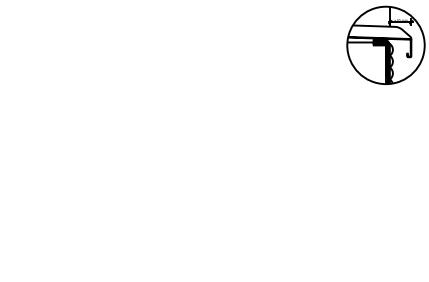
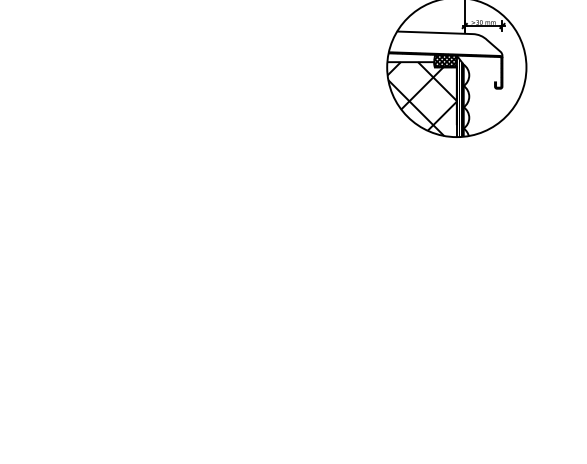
hatch: (366, 62) -> (421, 98), added

